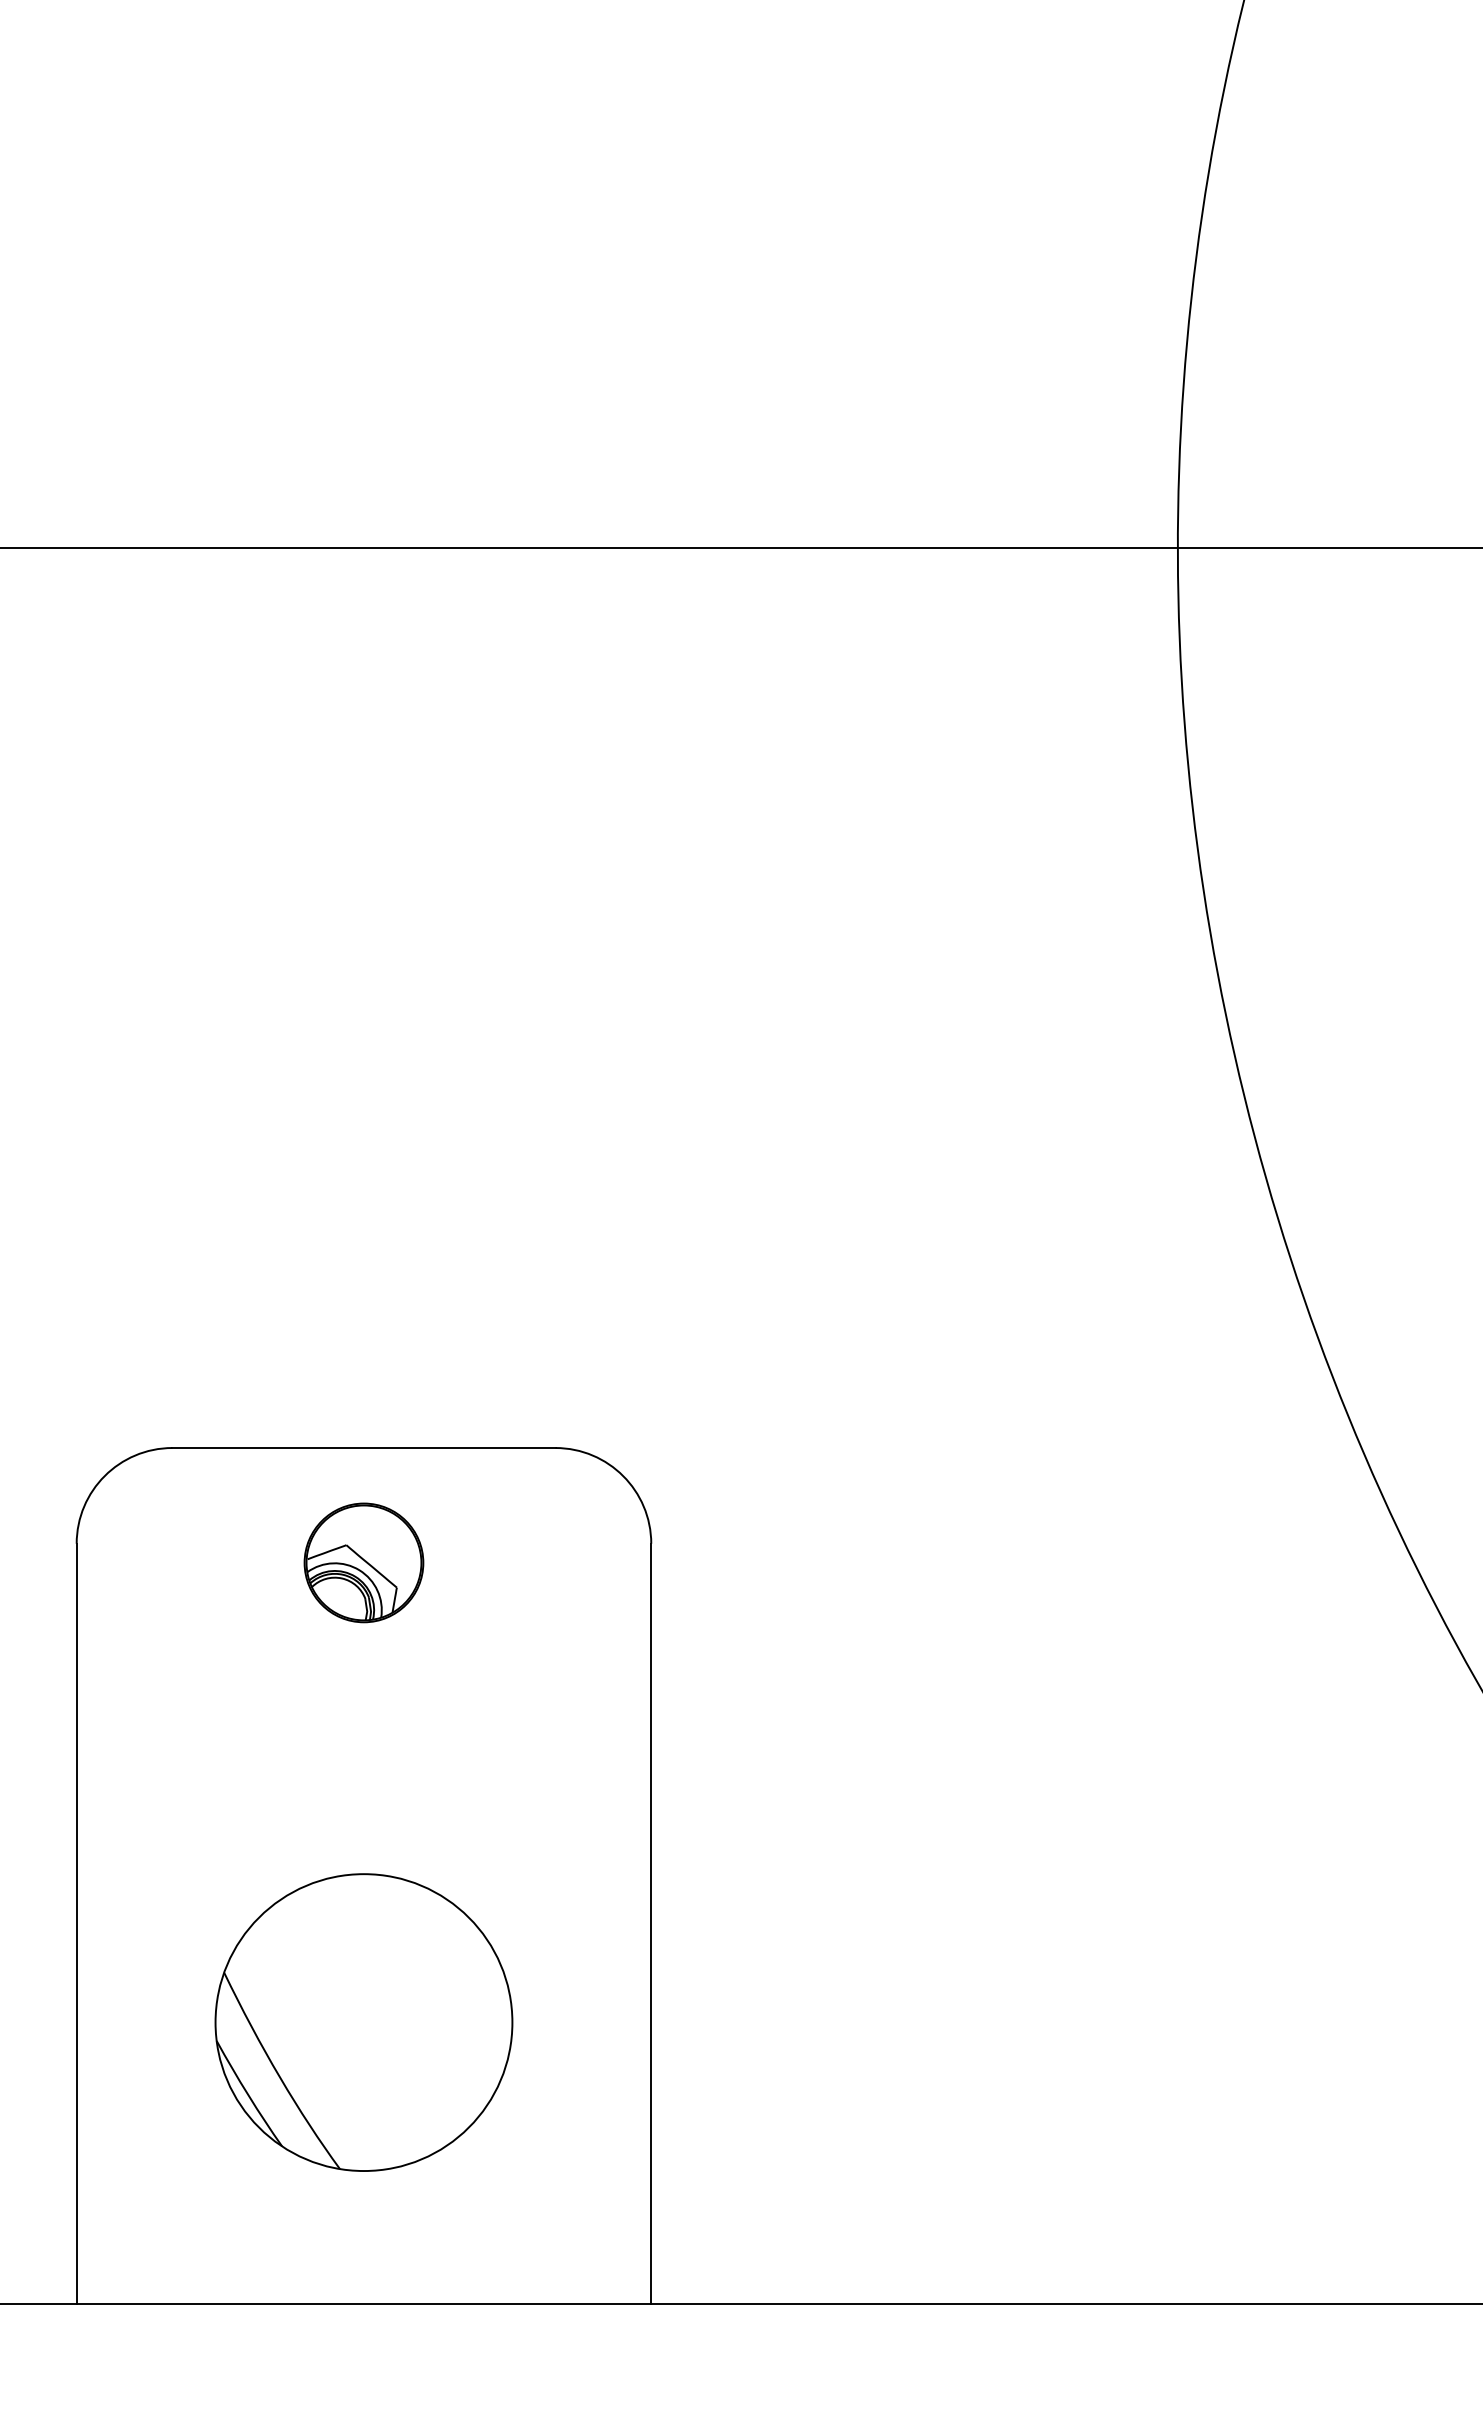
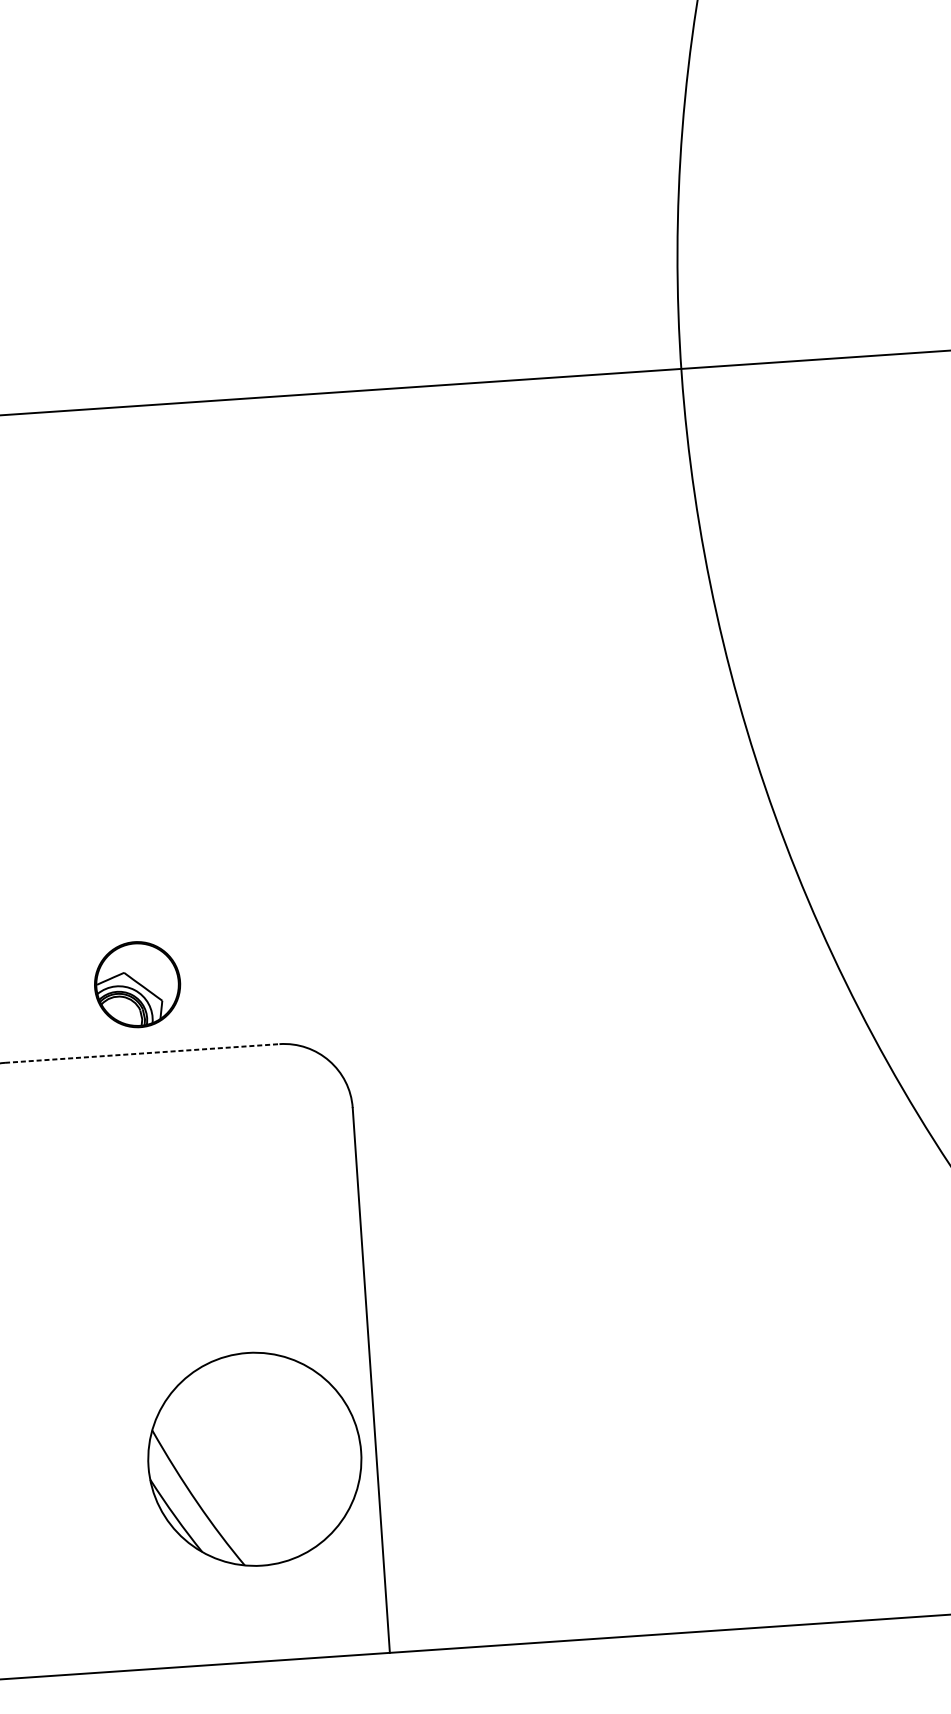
line: (363, 1448) -> (141, 1053), solid -> dashed
part: (363, 1562) -> (137, 984), moved
part: (363, 2022) -> (254, 1459), moved

